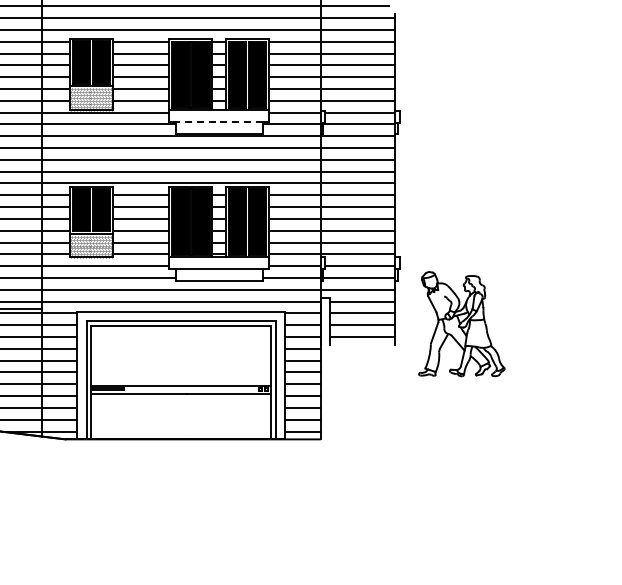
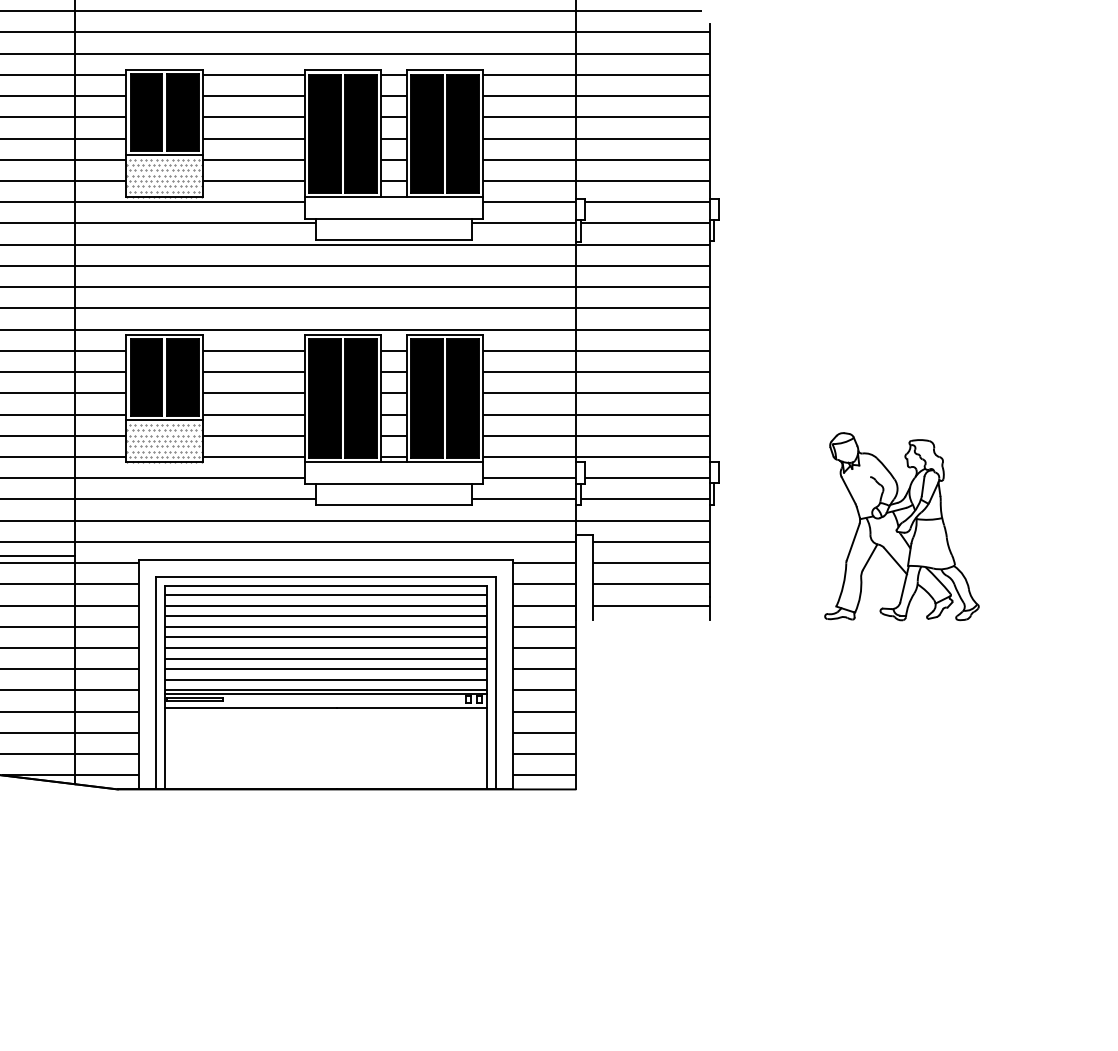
line: (218, 121) -> (392, 218), dashed -> solid
part: (461, 324) -> (901, 527), moved
hatch: (181, 357) -> (326, 642), added

